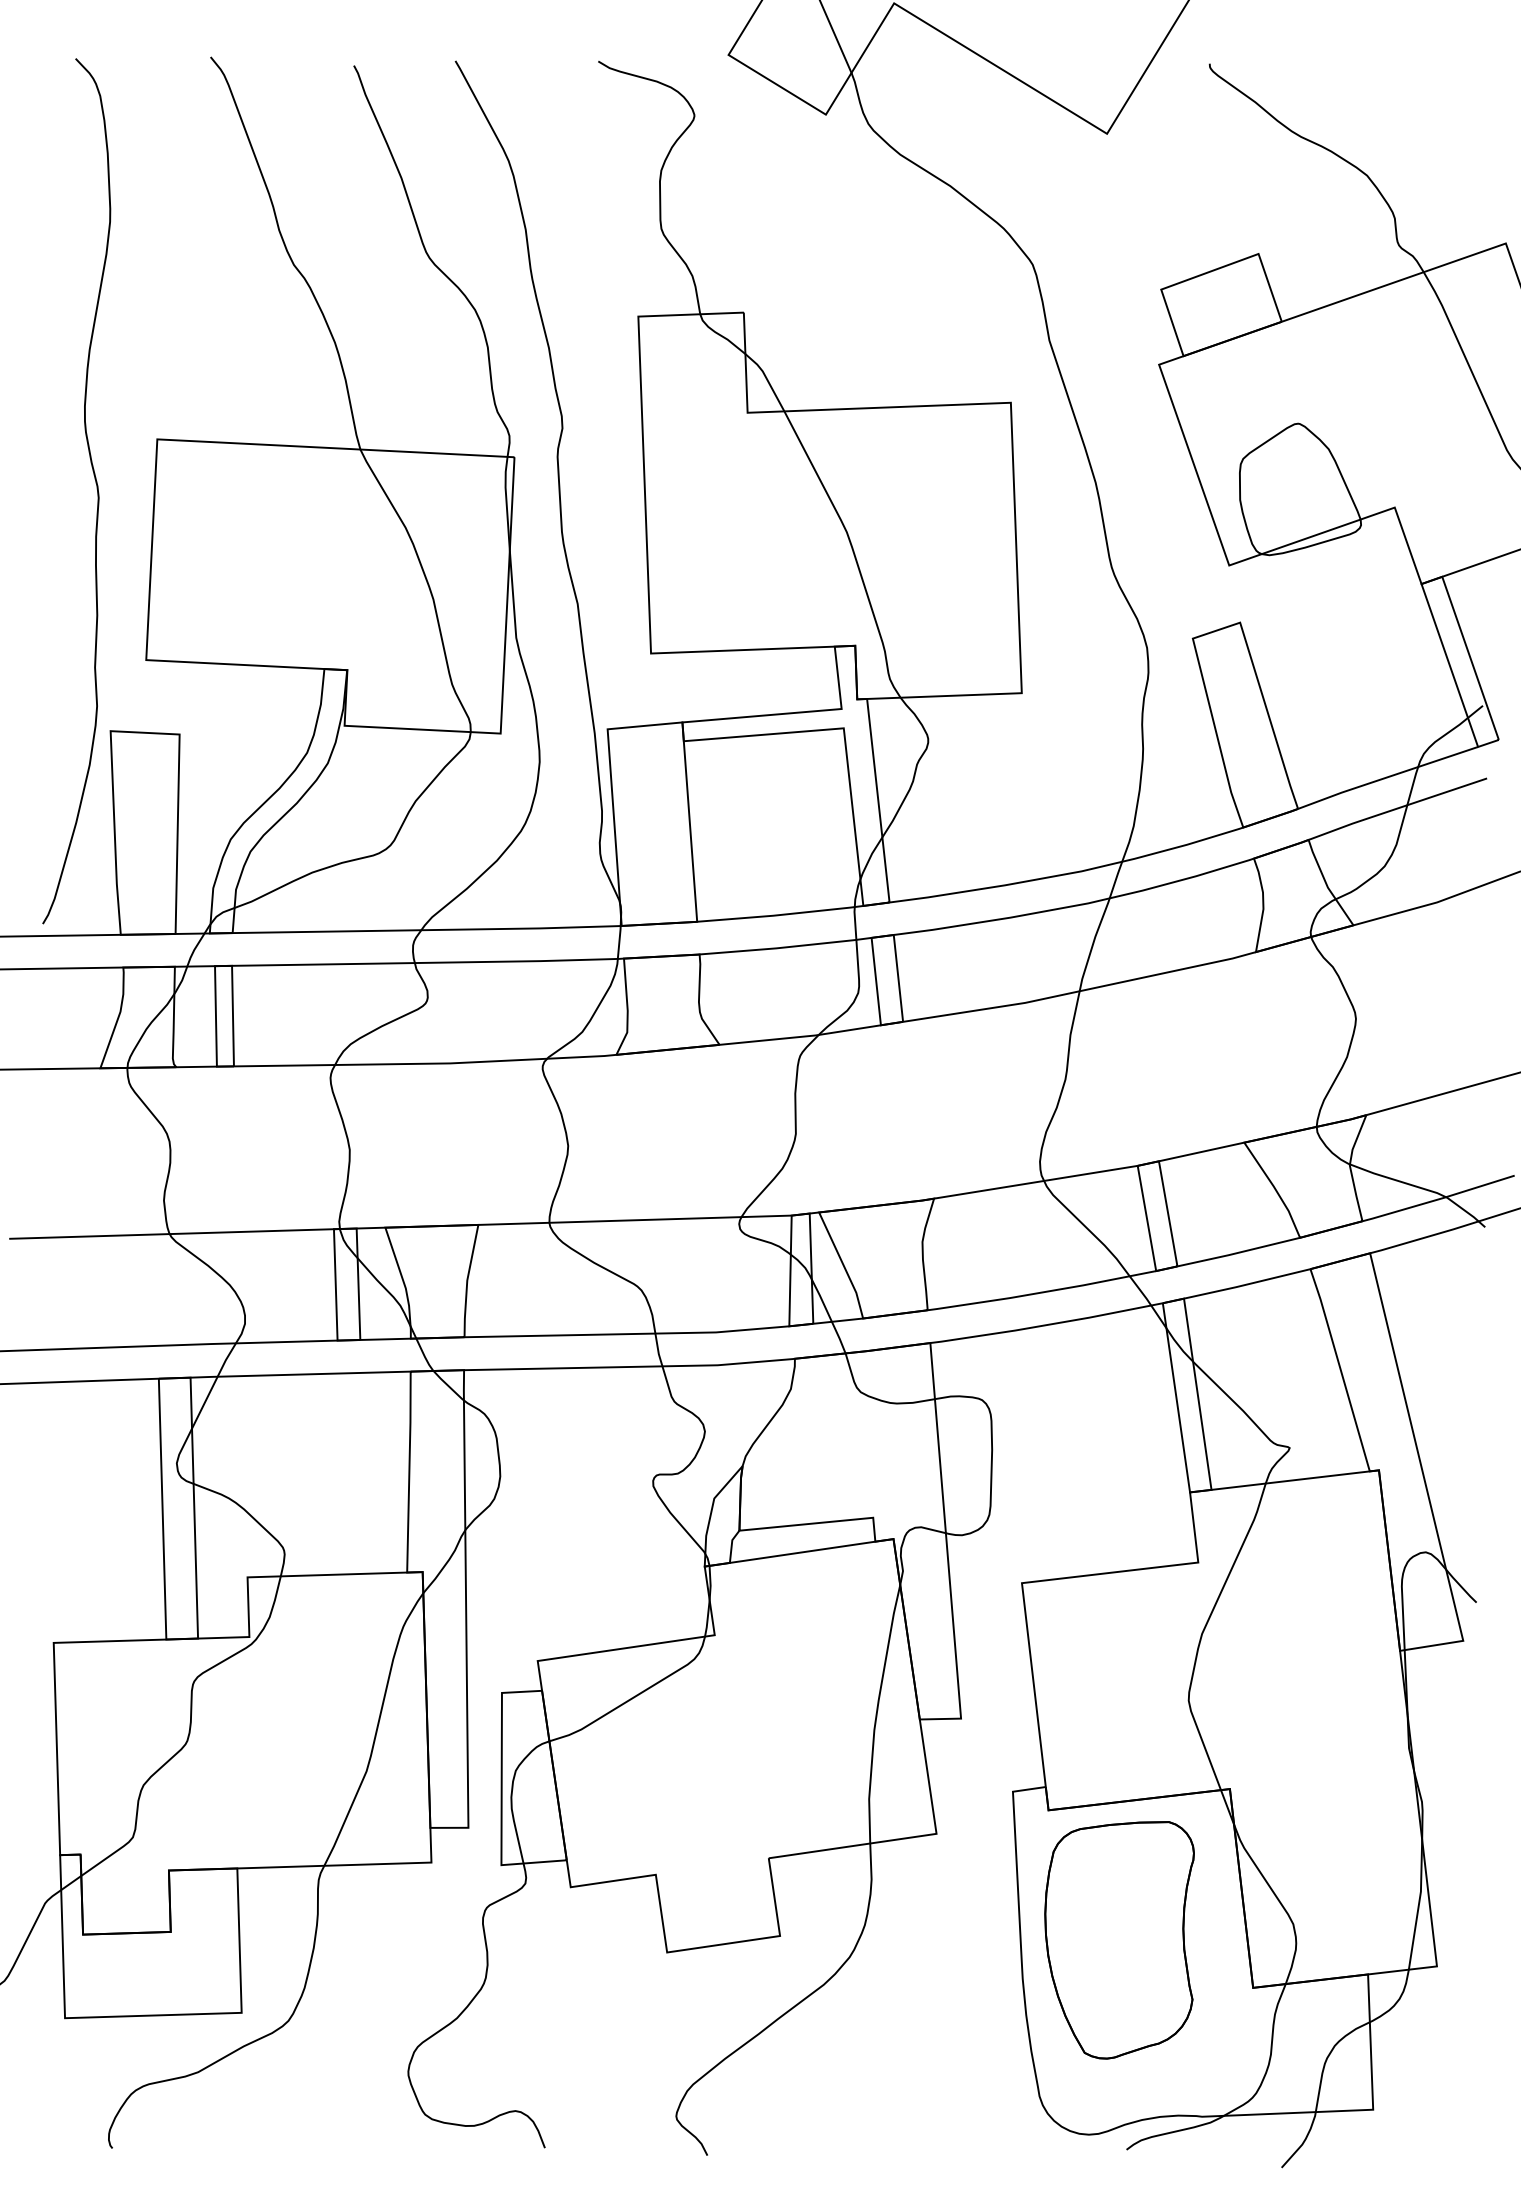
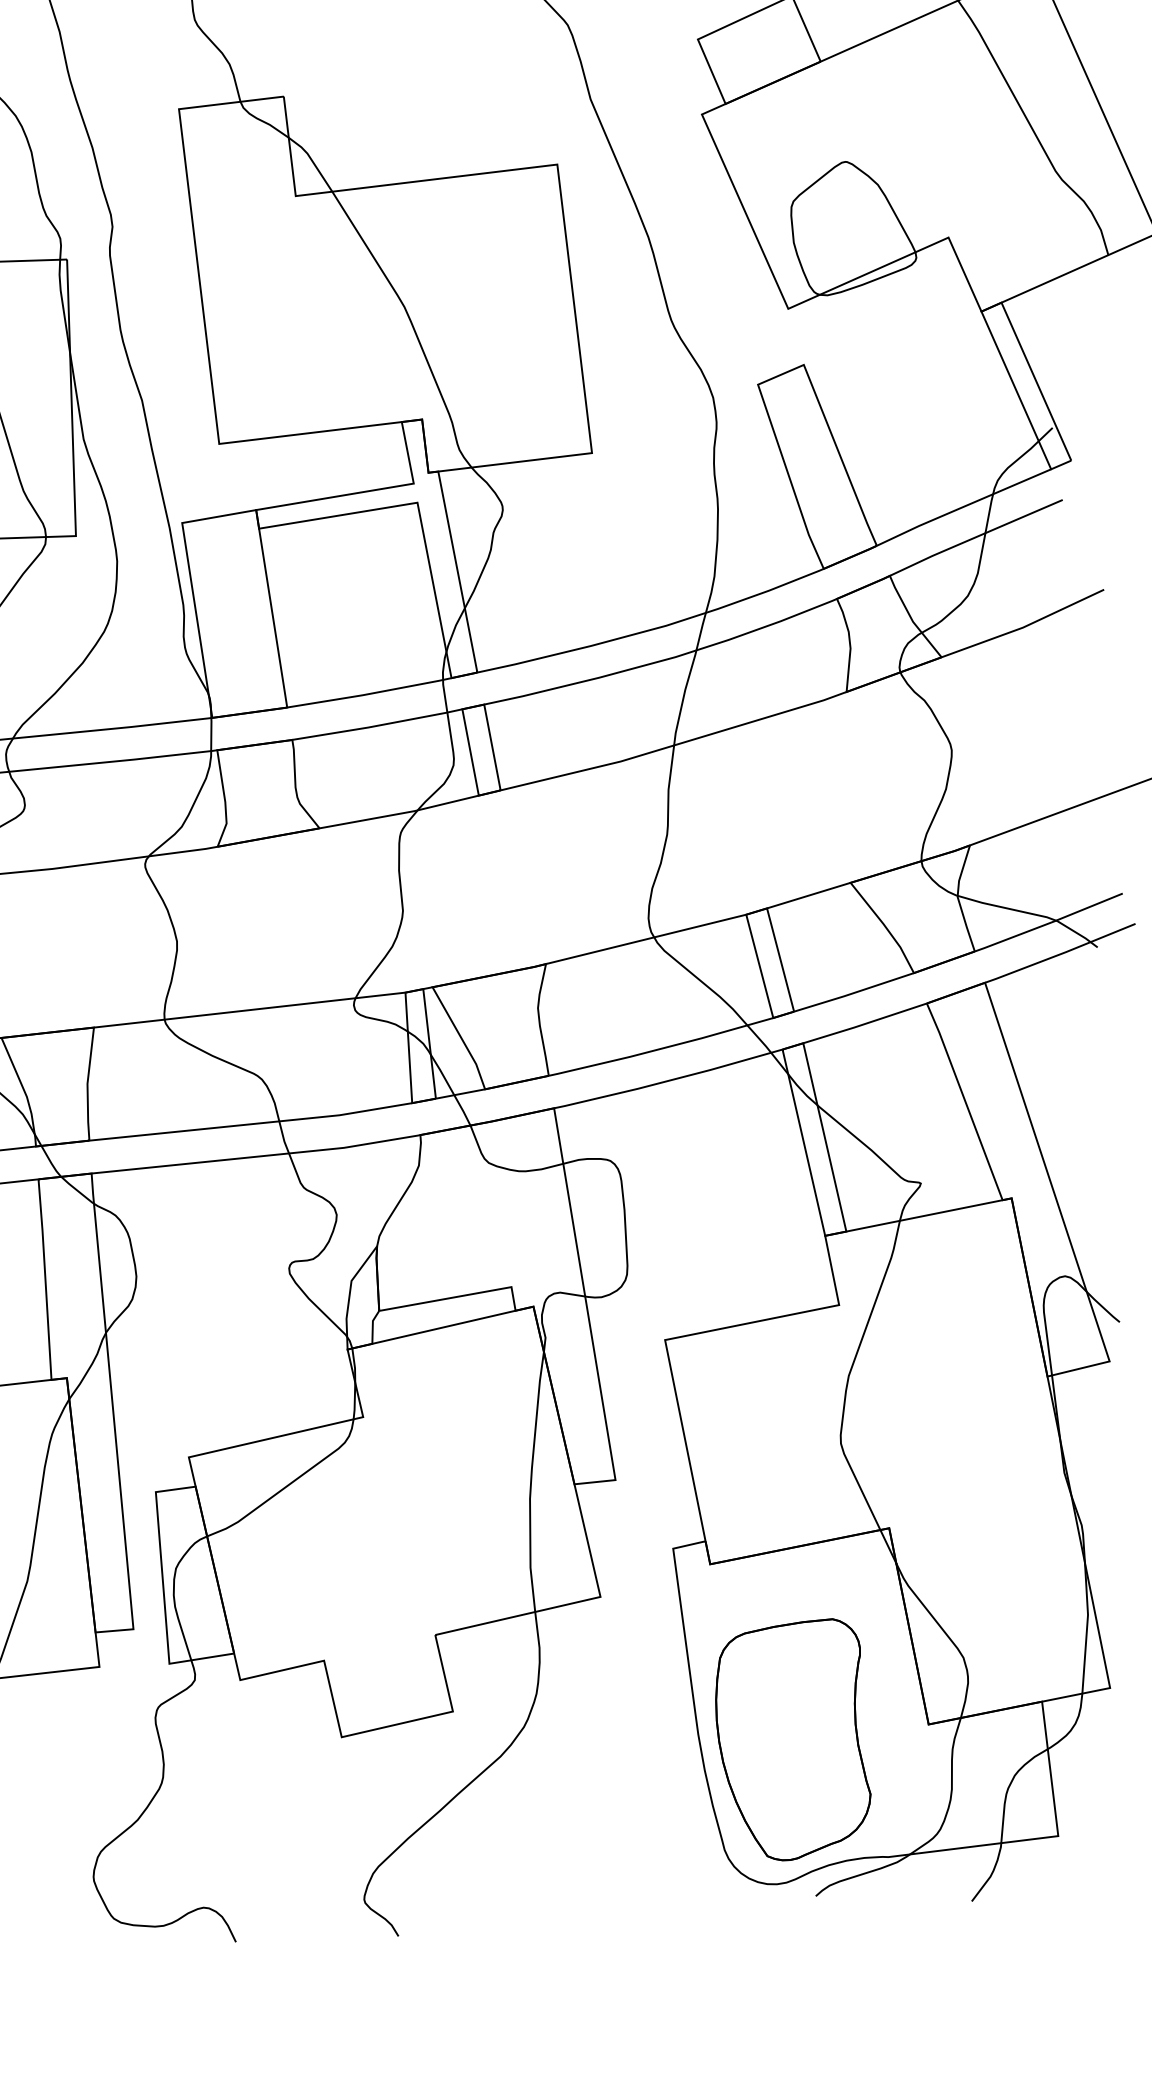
part: (1119, 1940) -> (792, 1741), moved

